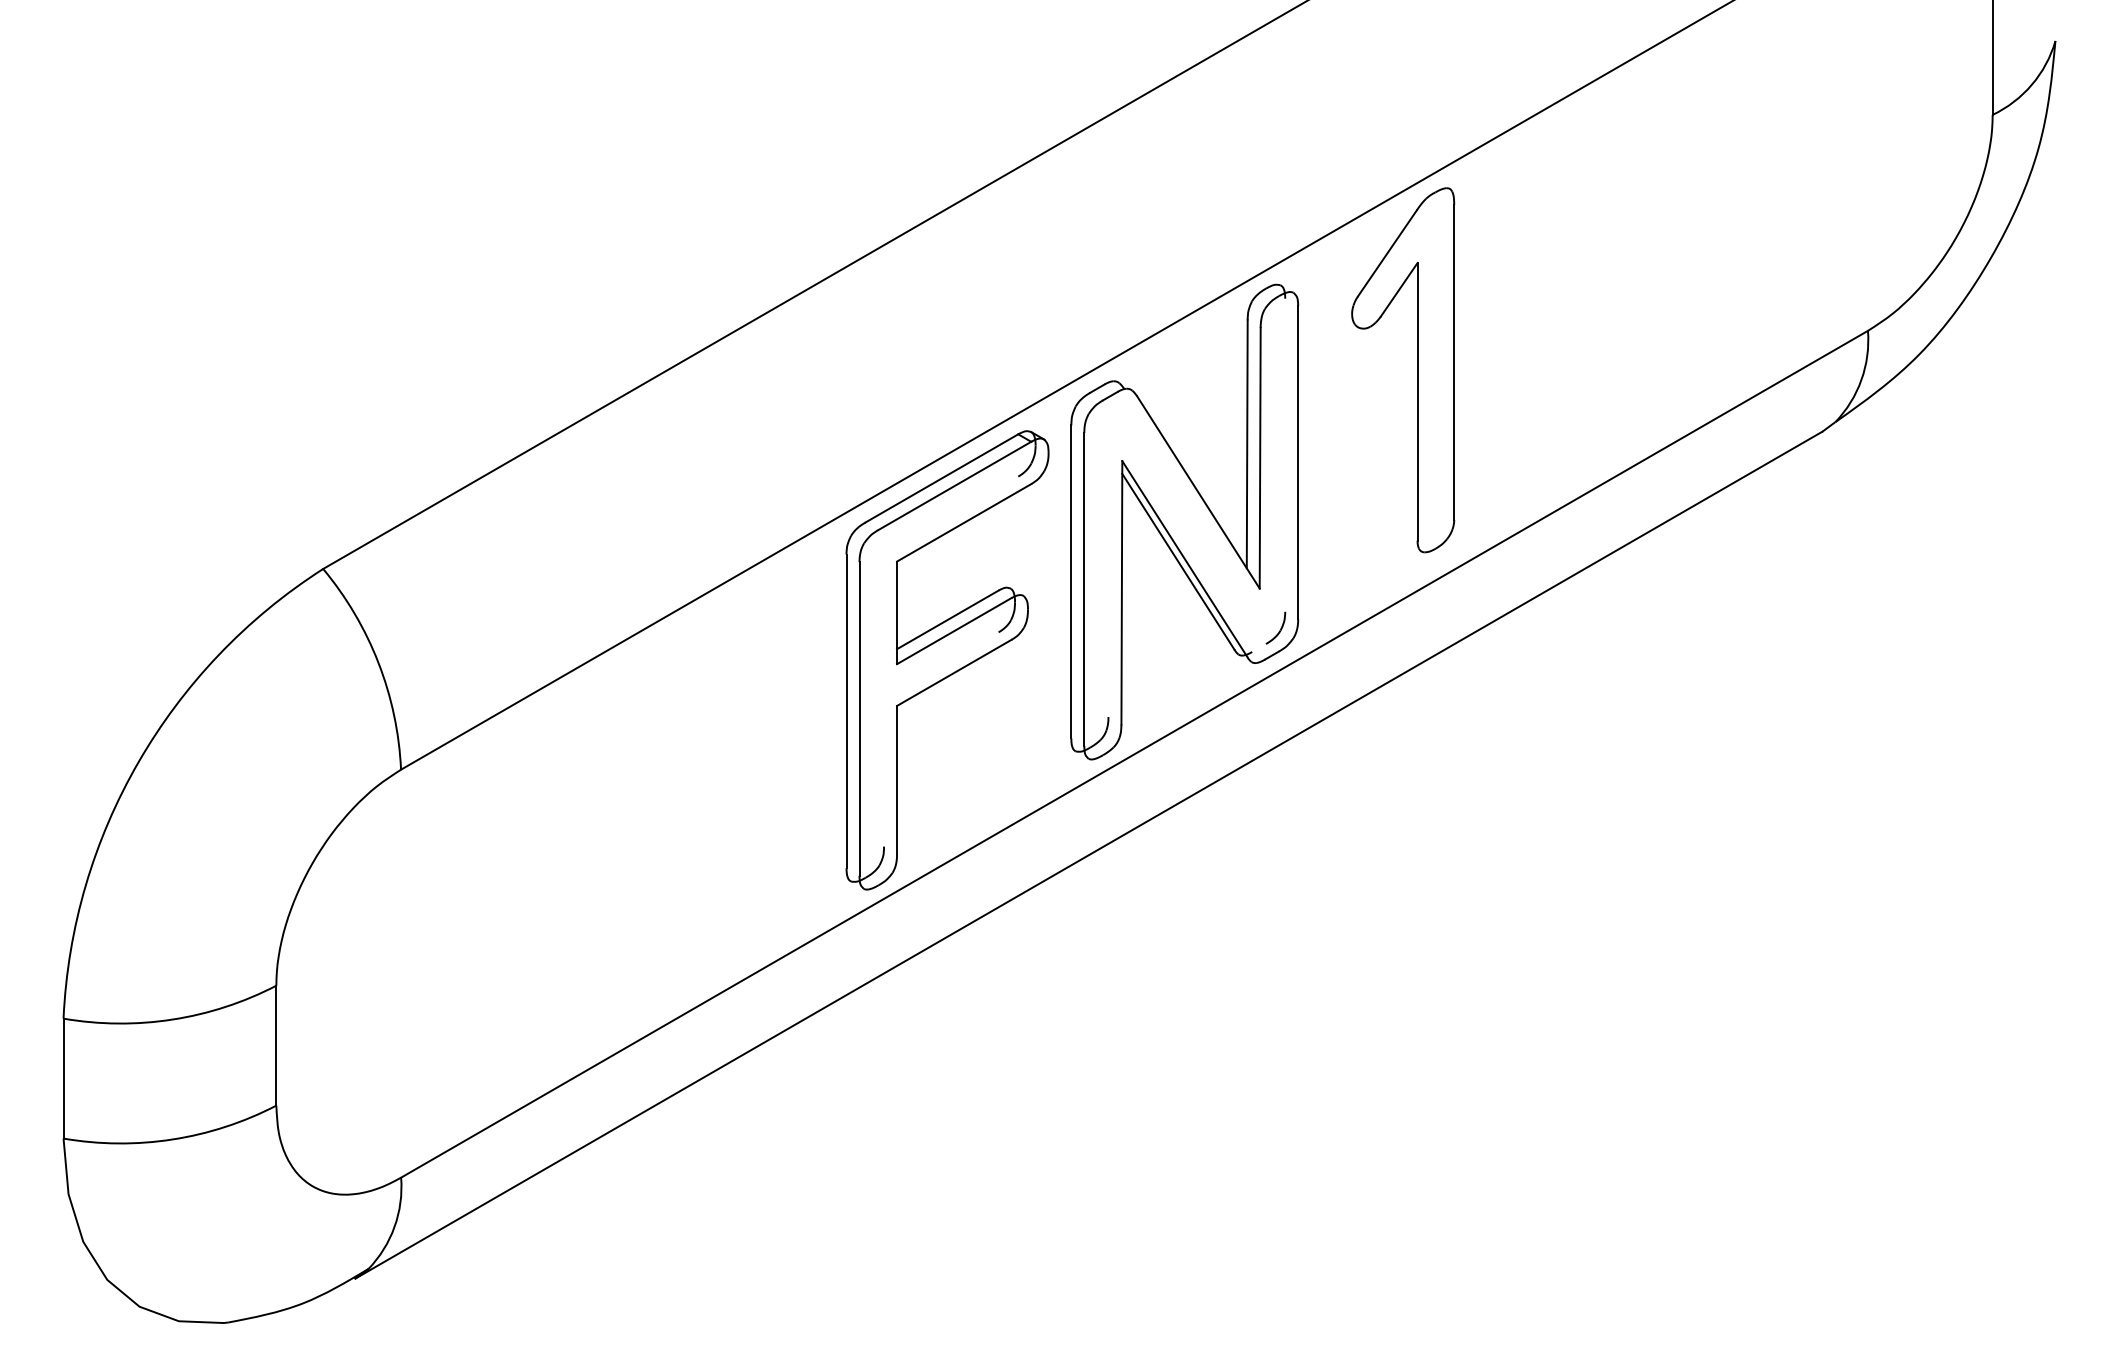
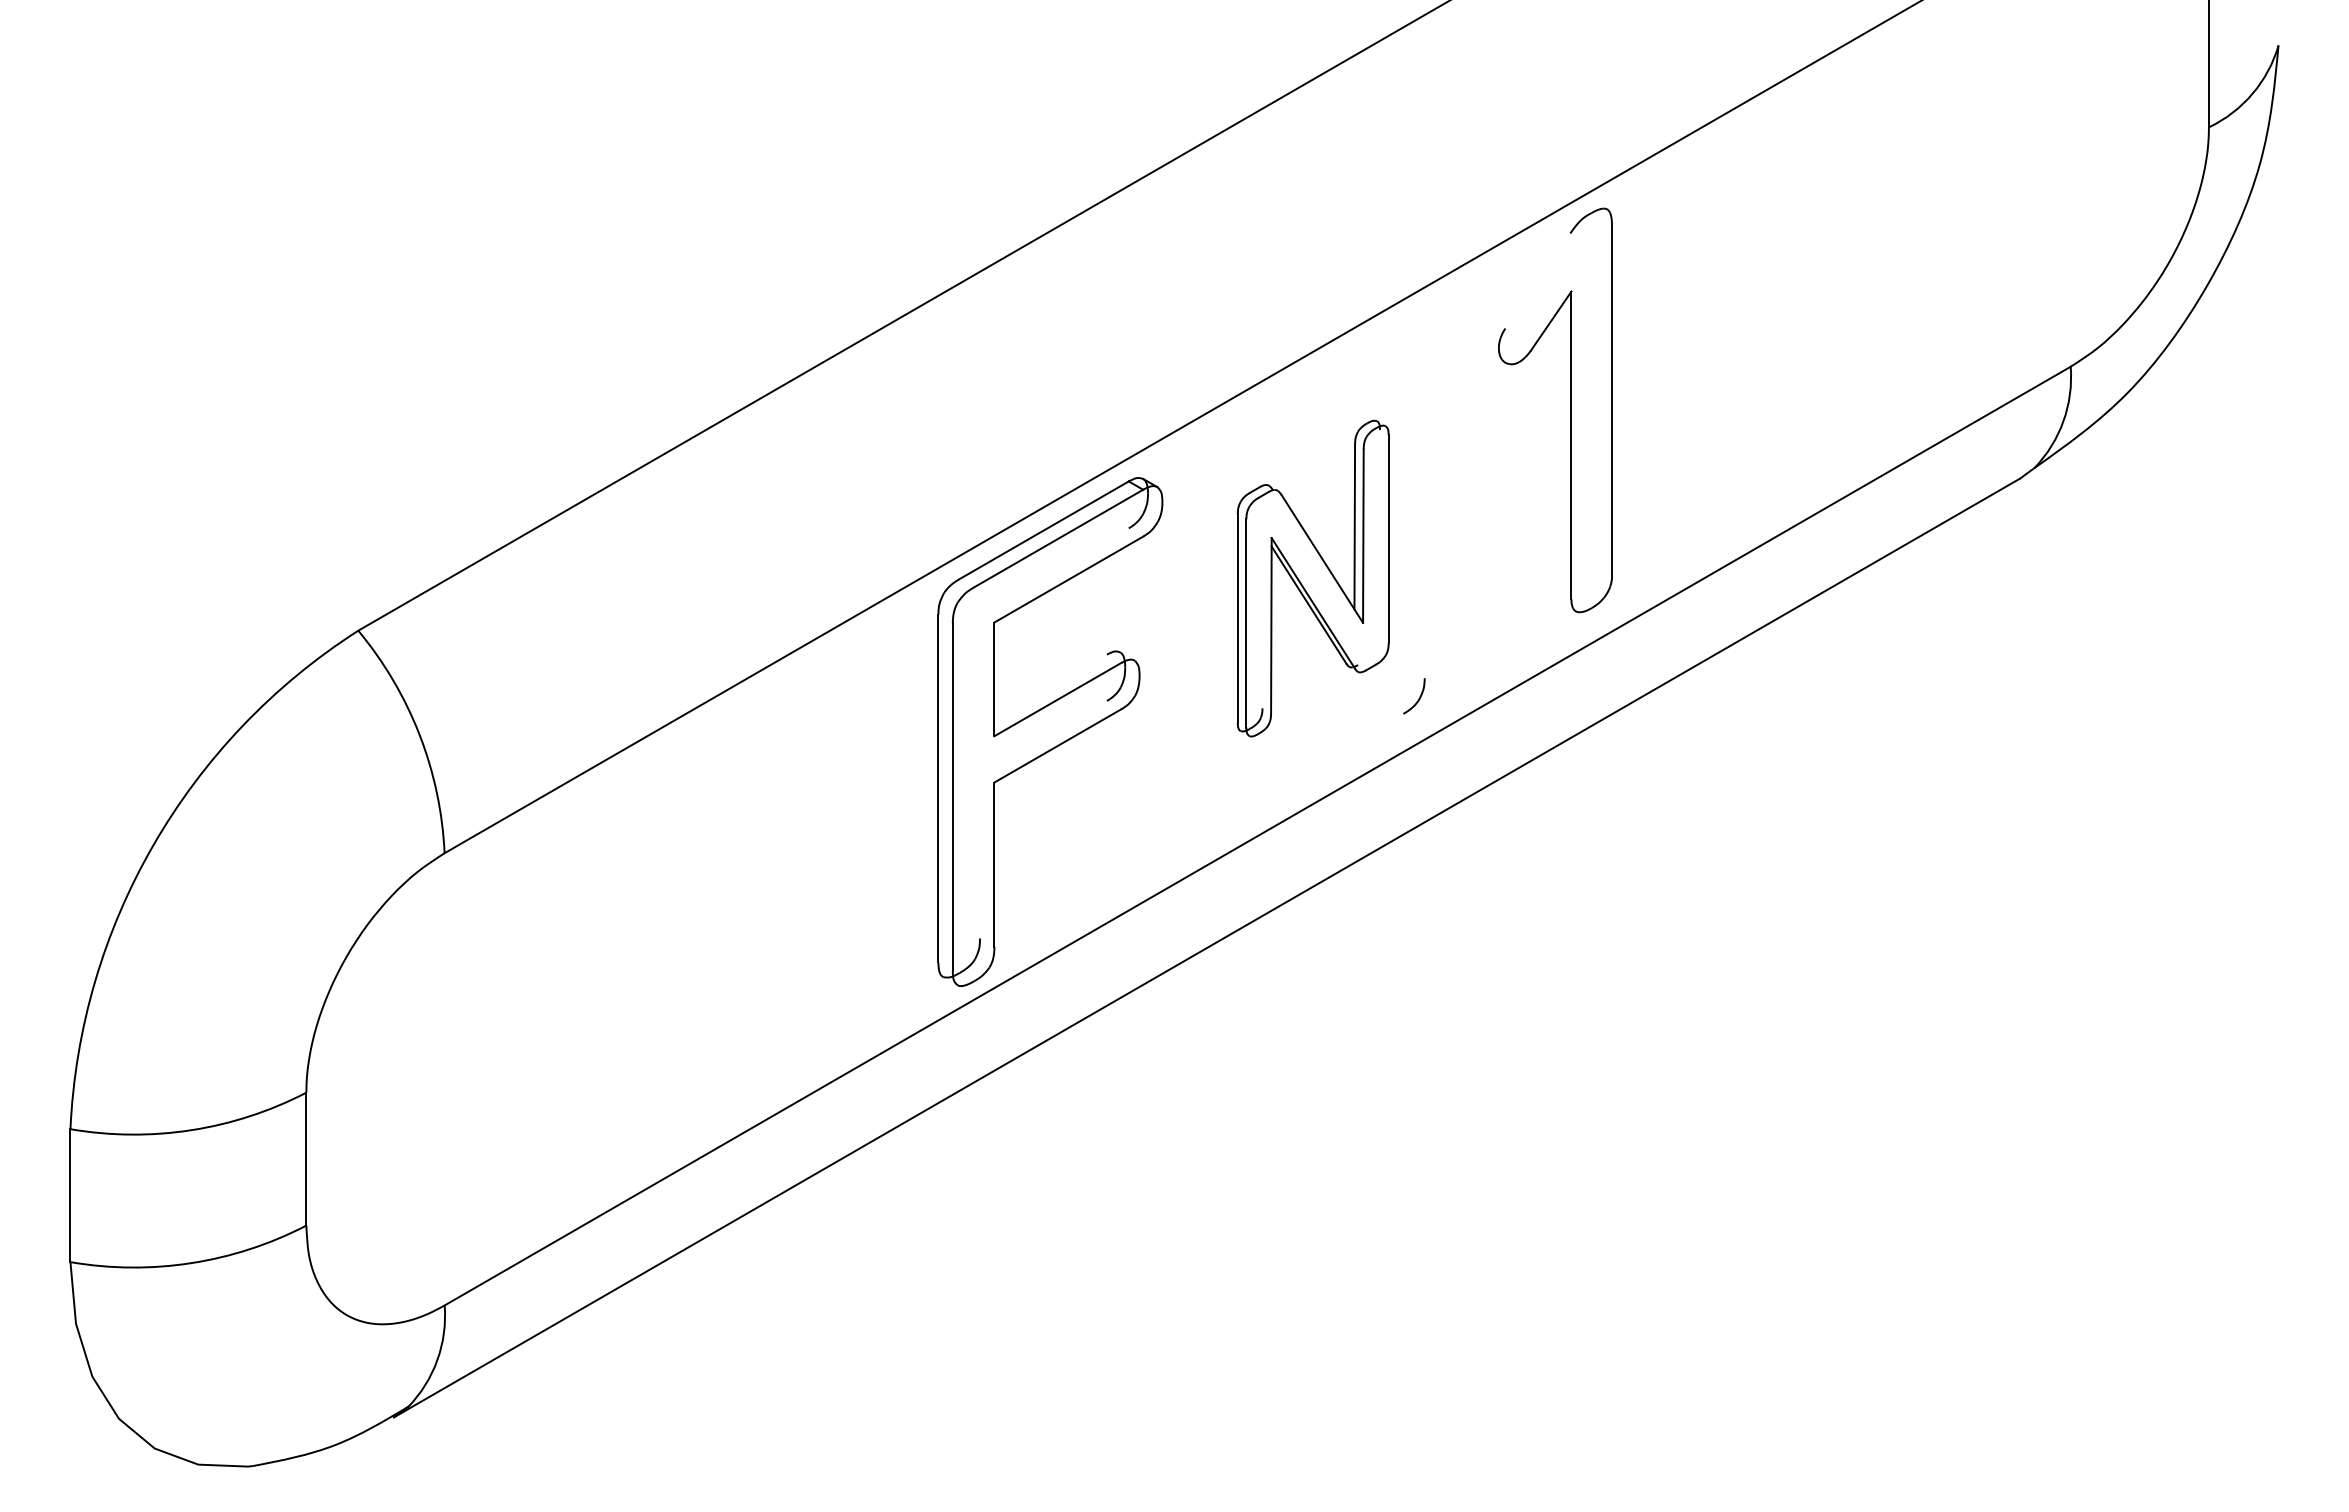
line: (1386, 253) -> (1537, 280), removed
part: (1183, 521) -> (1312, 578), size x0.6
line: (947, 619) -> (1050, 686), removed

